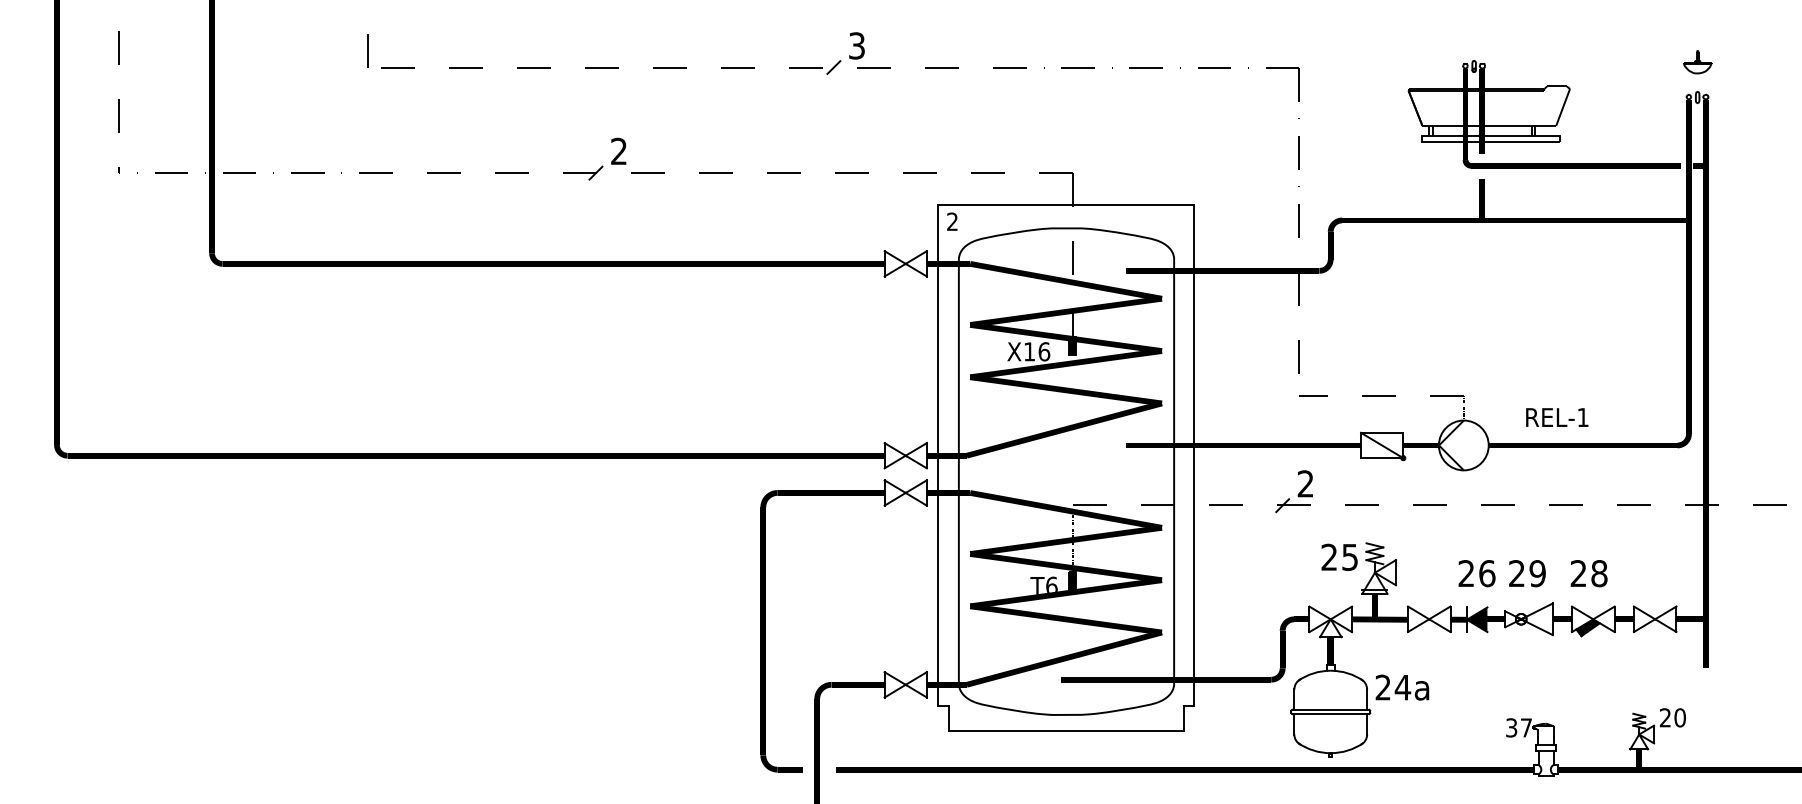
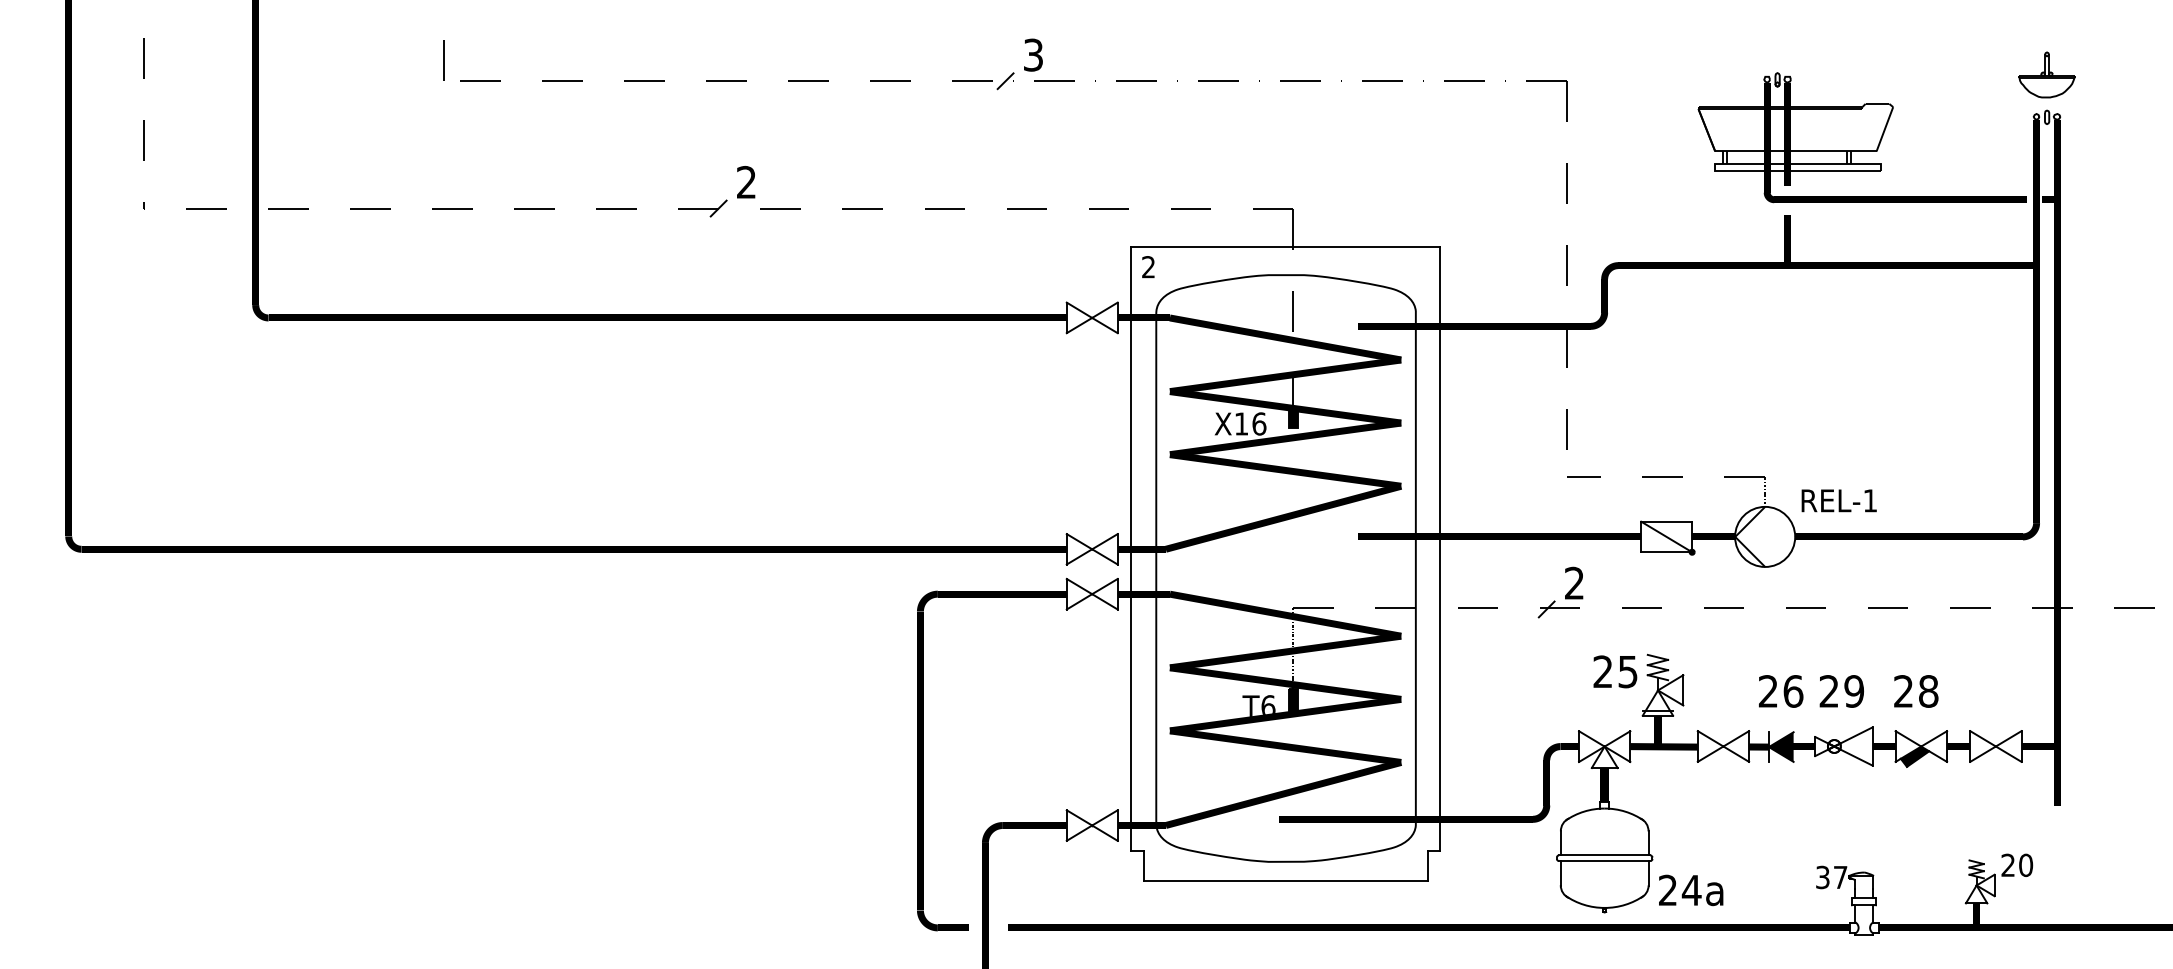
part: (1697, 61) -> (2046, 73), size x1.67
text: (1557, 417) -> (1839, 500), moved
text: (1402, 687) -> (1691, 890), moved

